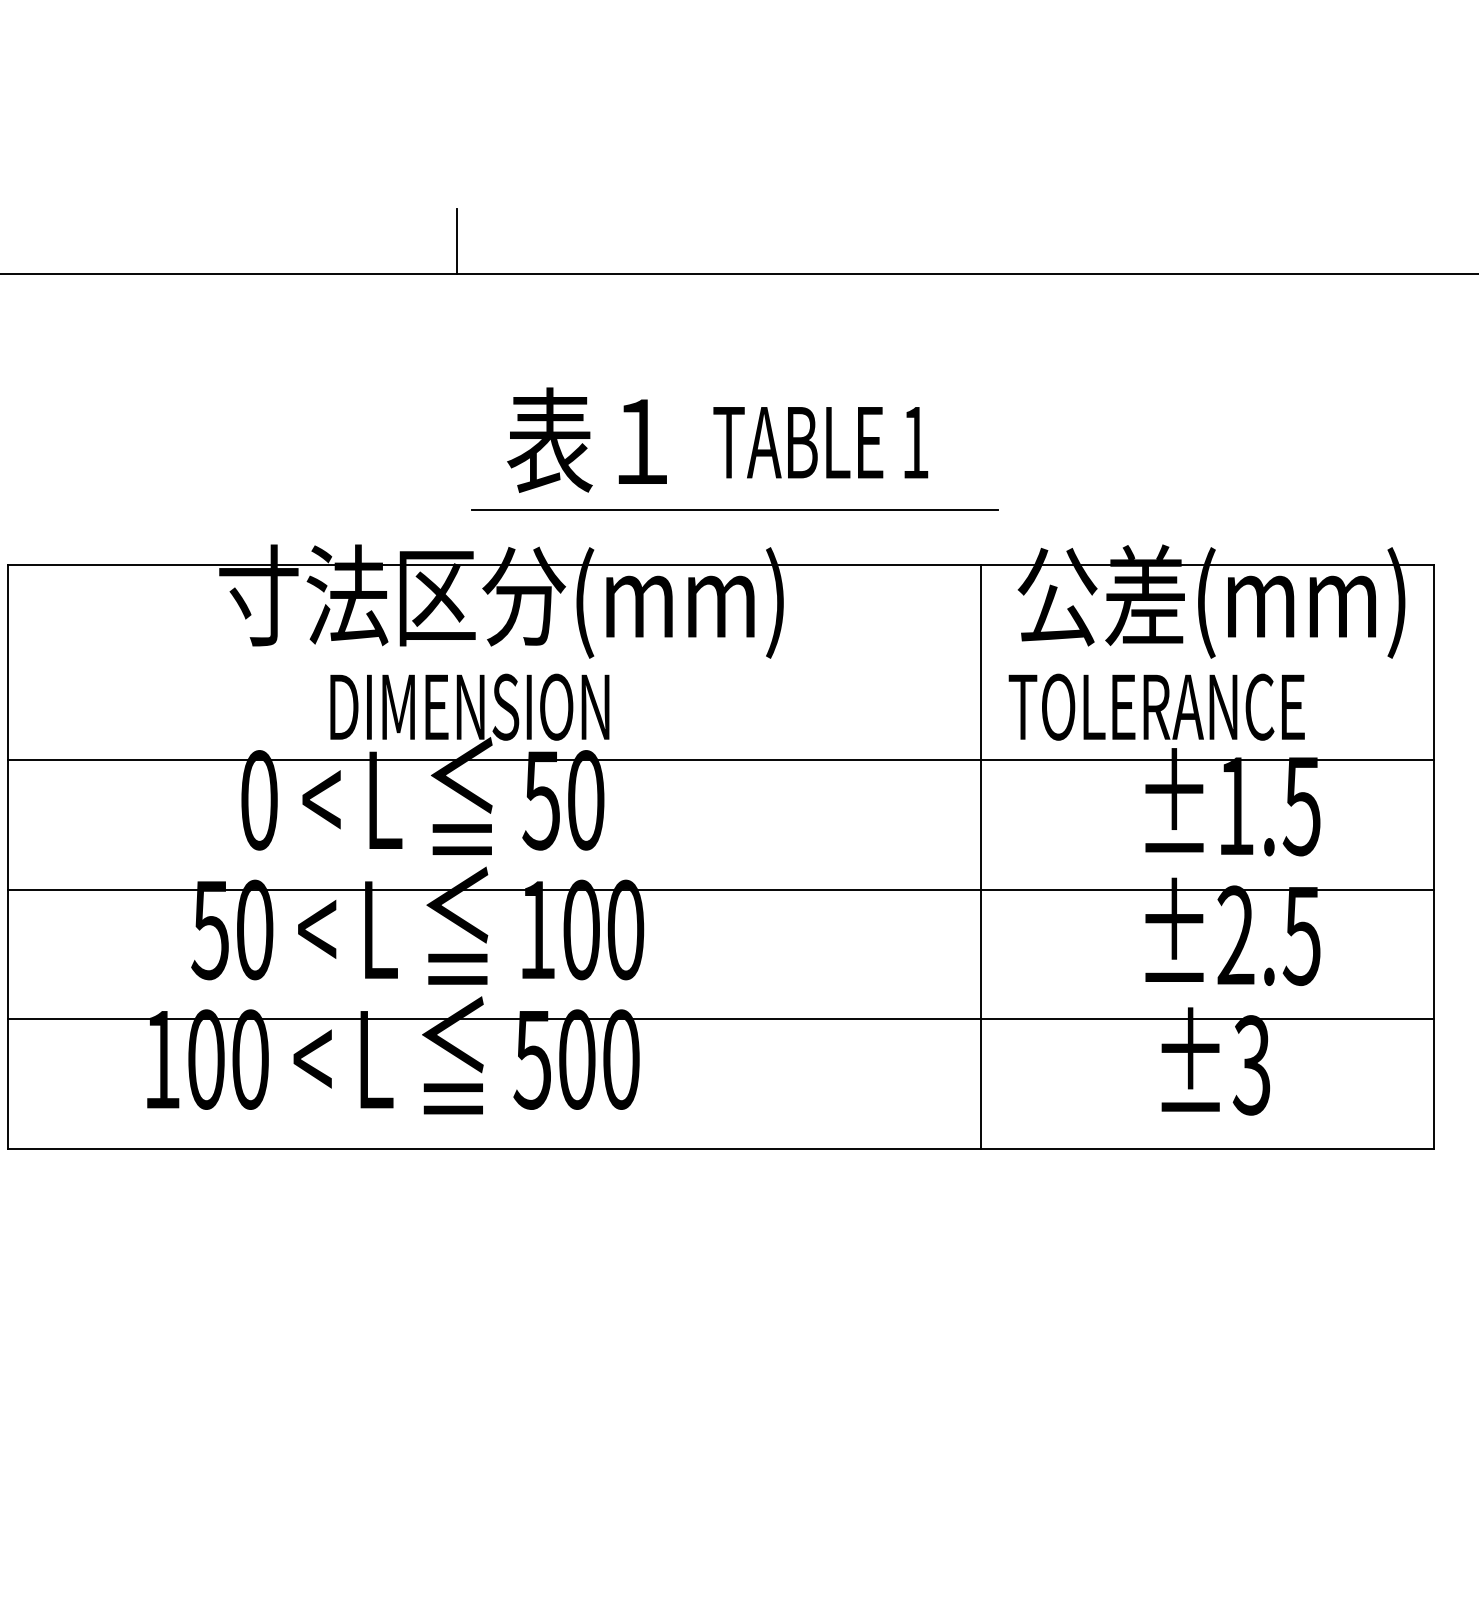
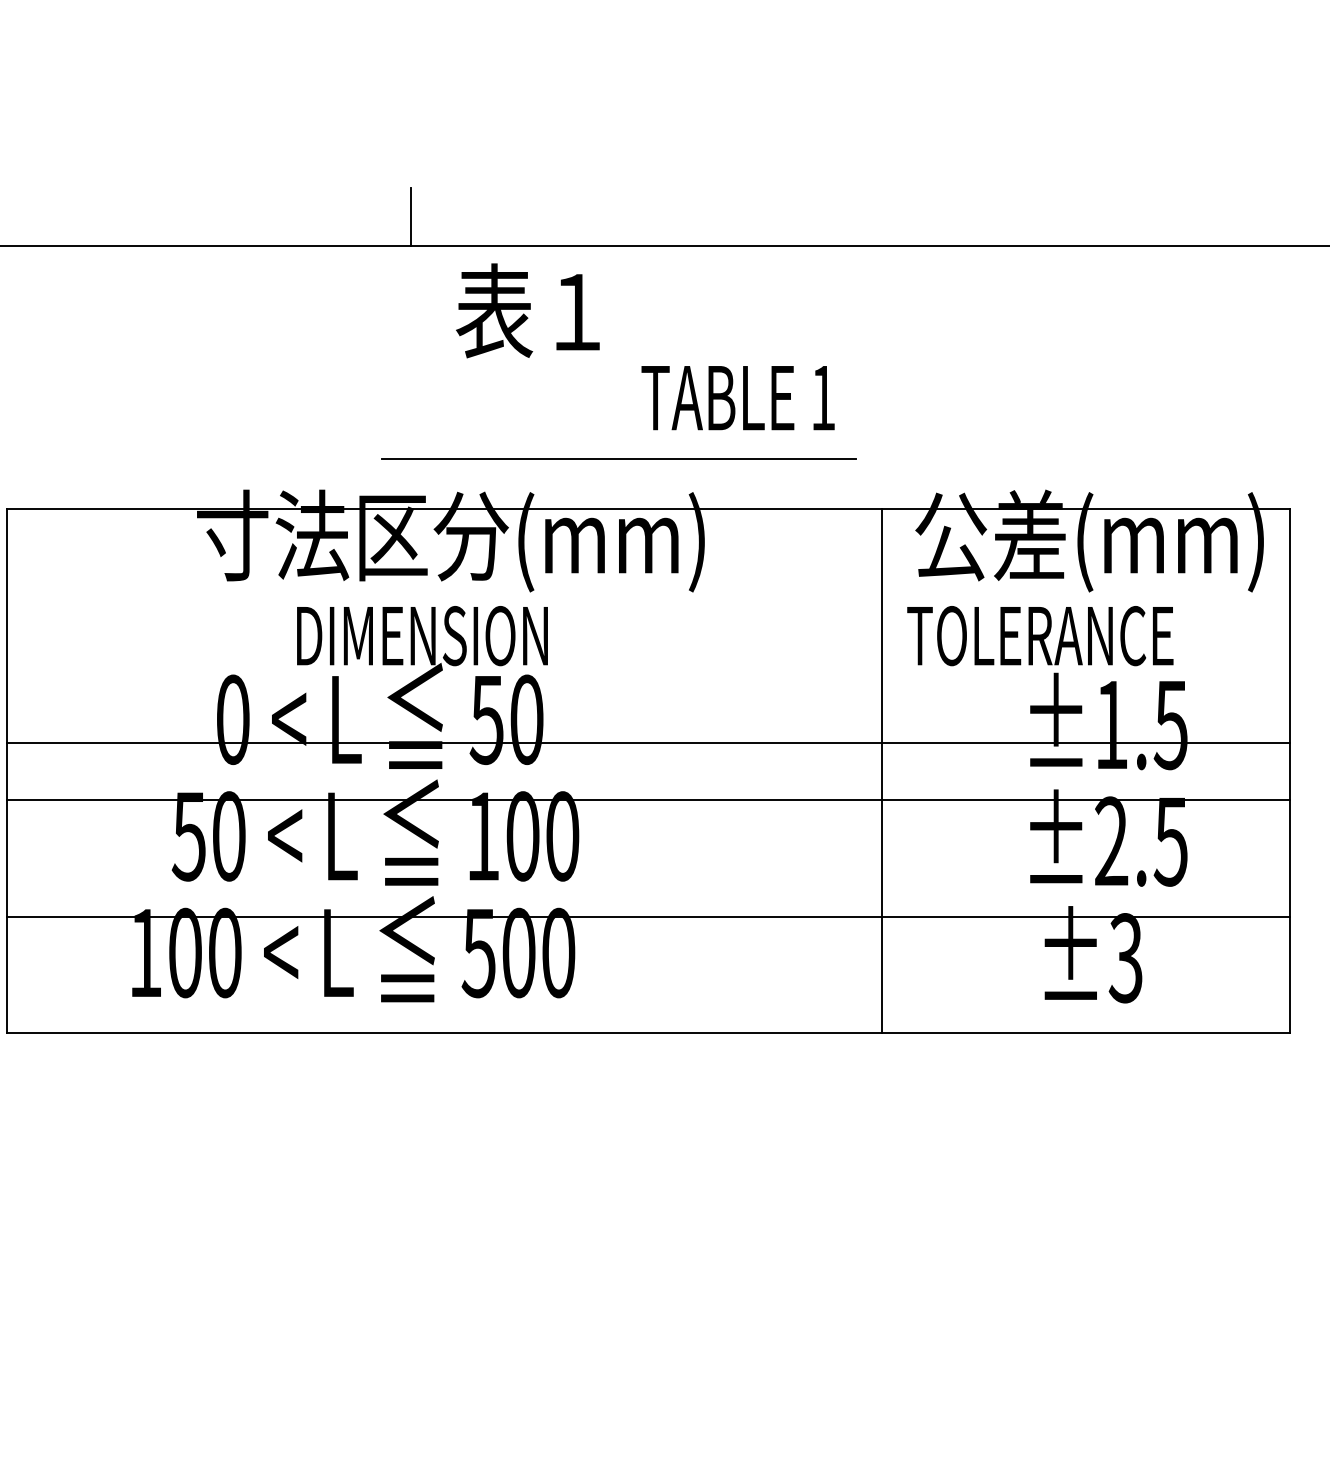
text: (586, 439) -> (527, 310), moved
line: (734, 509) -> (618, 458), moved
line: (721, 759) -> (648, 743), moved

